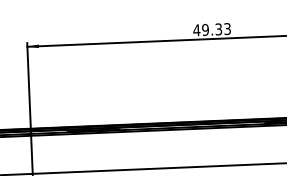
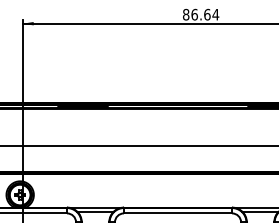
text: (211, 29) -> (200, 14), 49.33 -> 86.64

